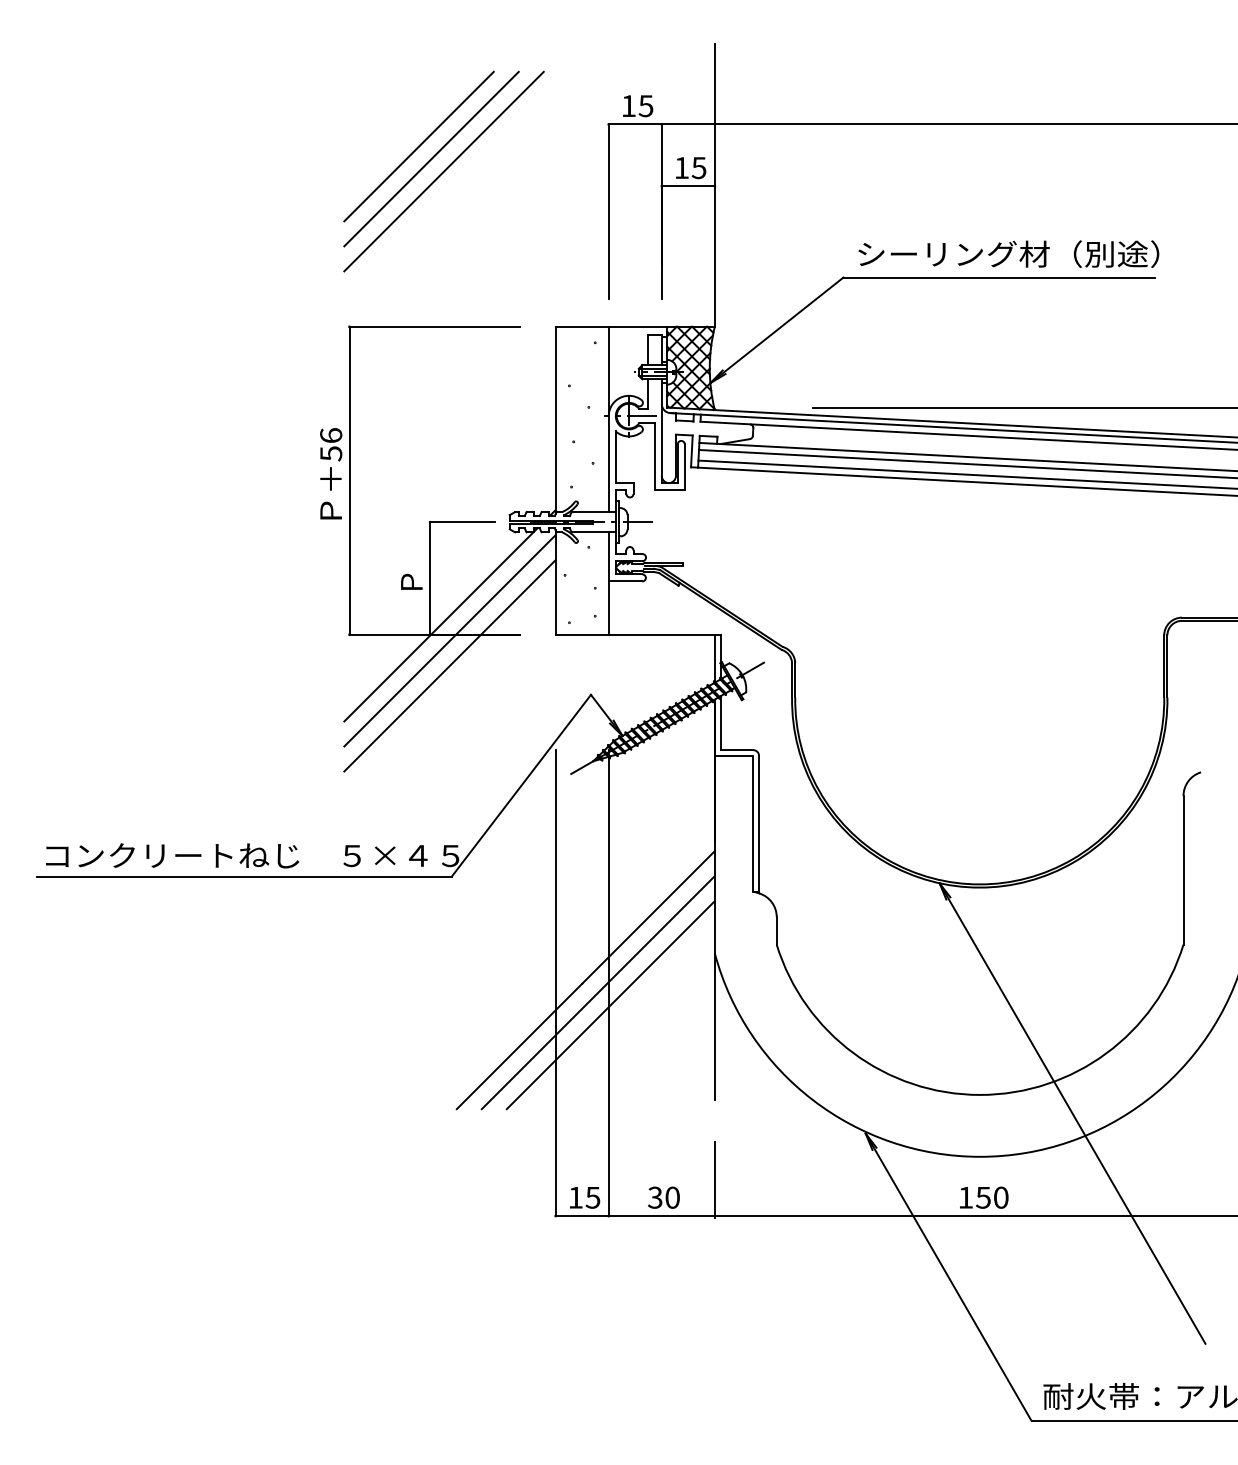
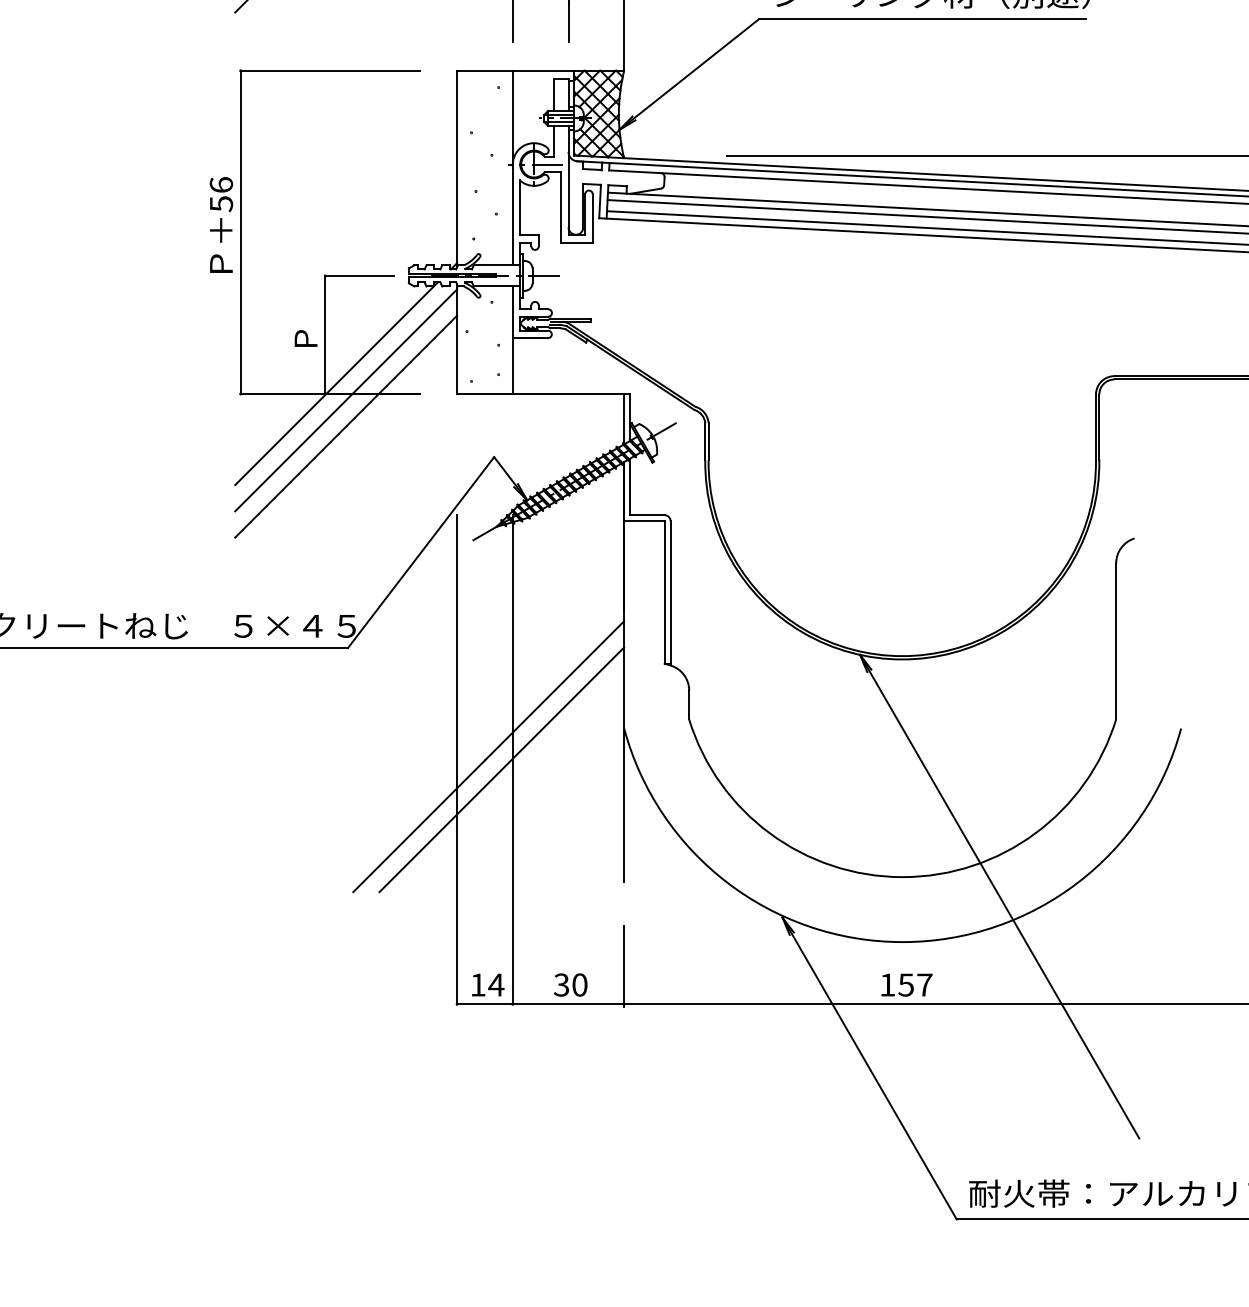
line: (610, 1005) -> (514, 783), removed
text: (592, 1197) -> (495, 984), 15 -> 14
text: (1001, 1197) -> (925, 984), 150 -> 157

